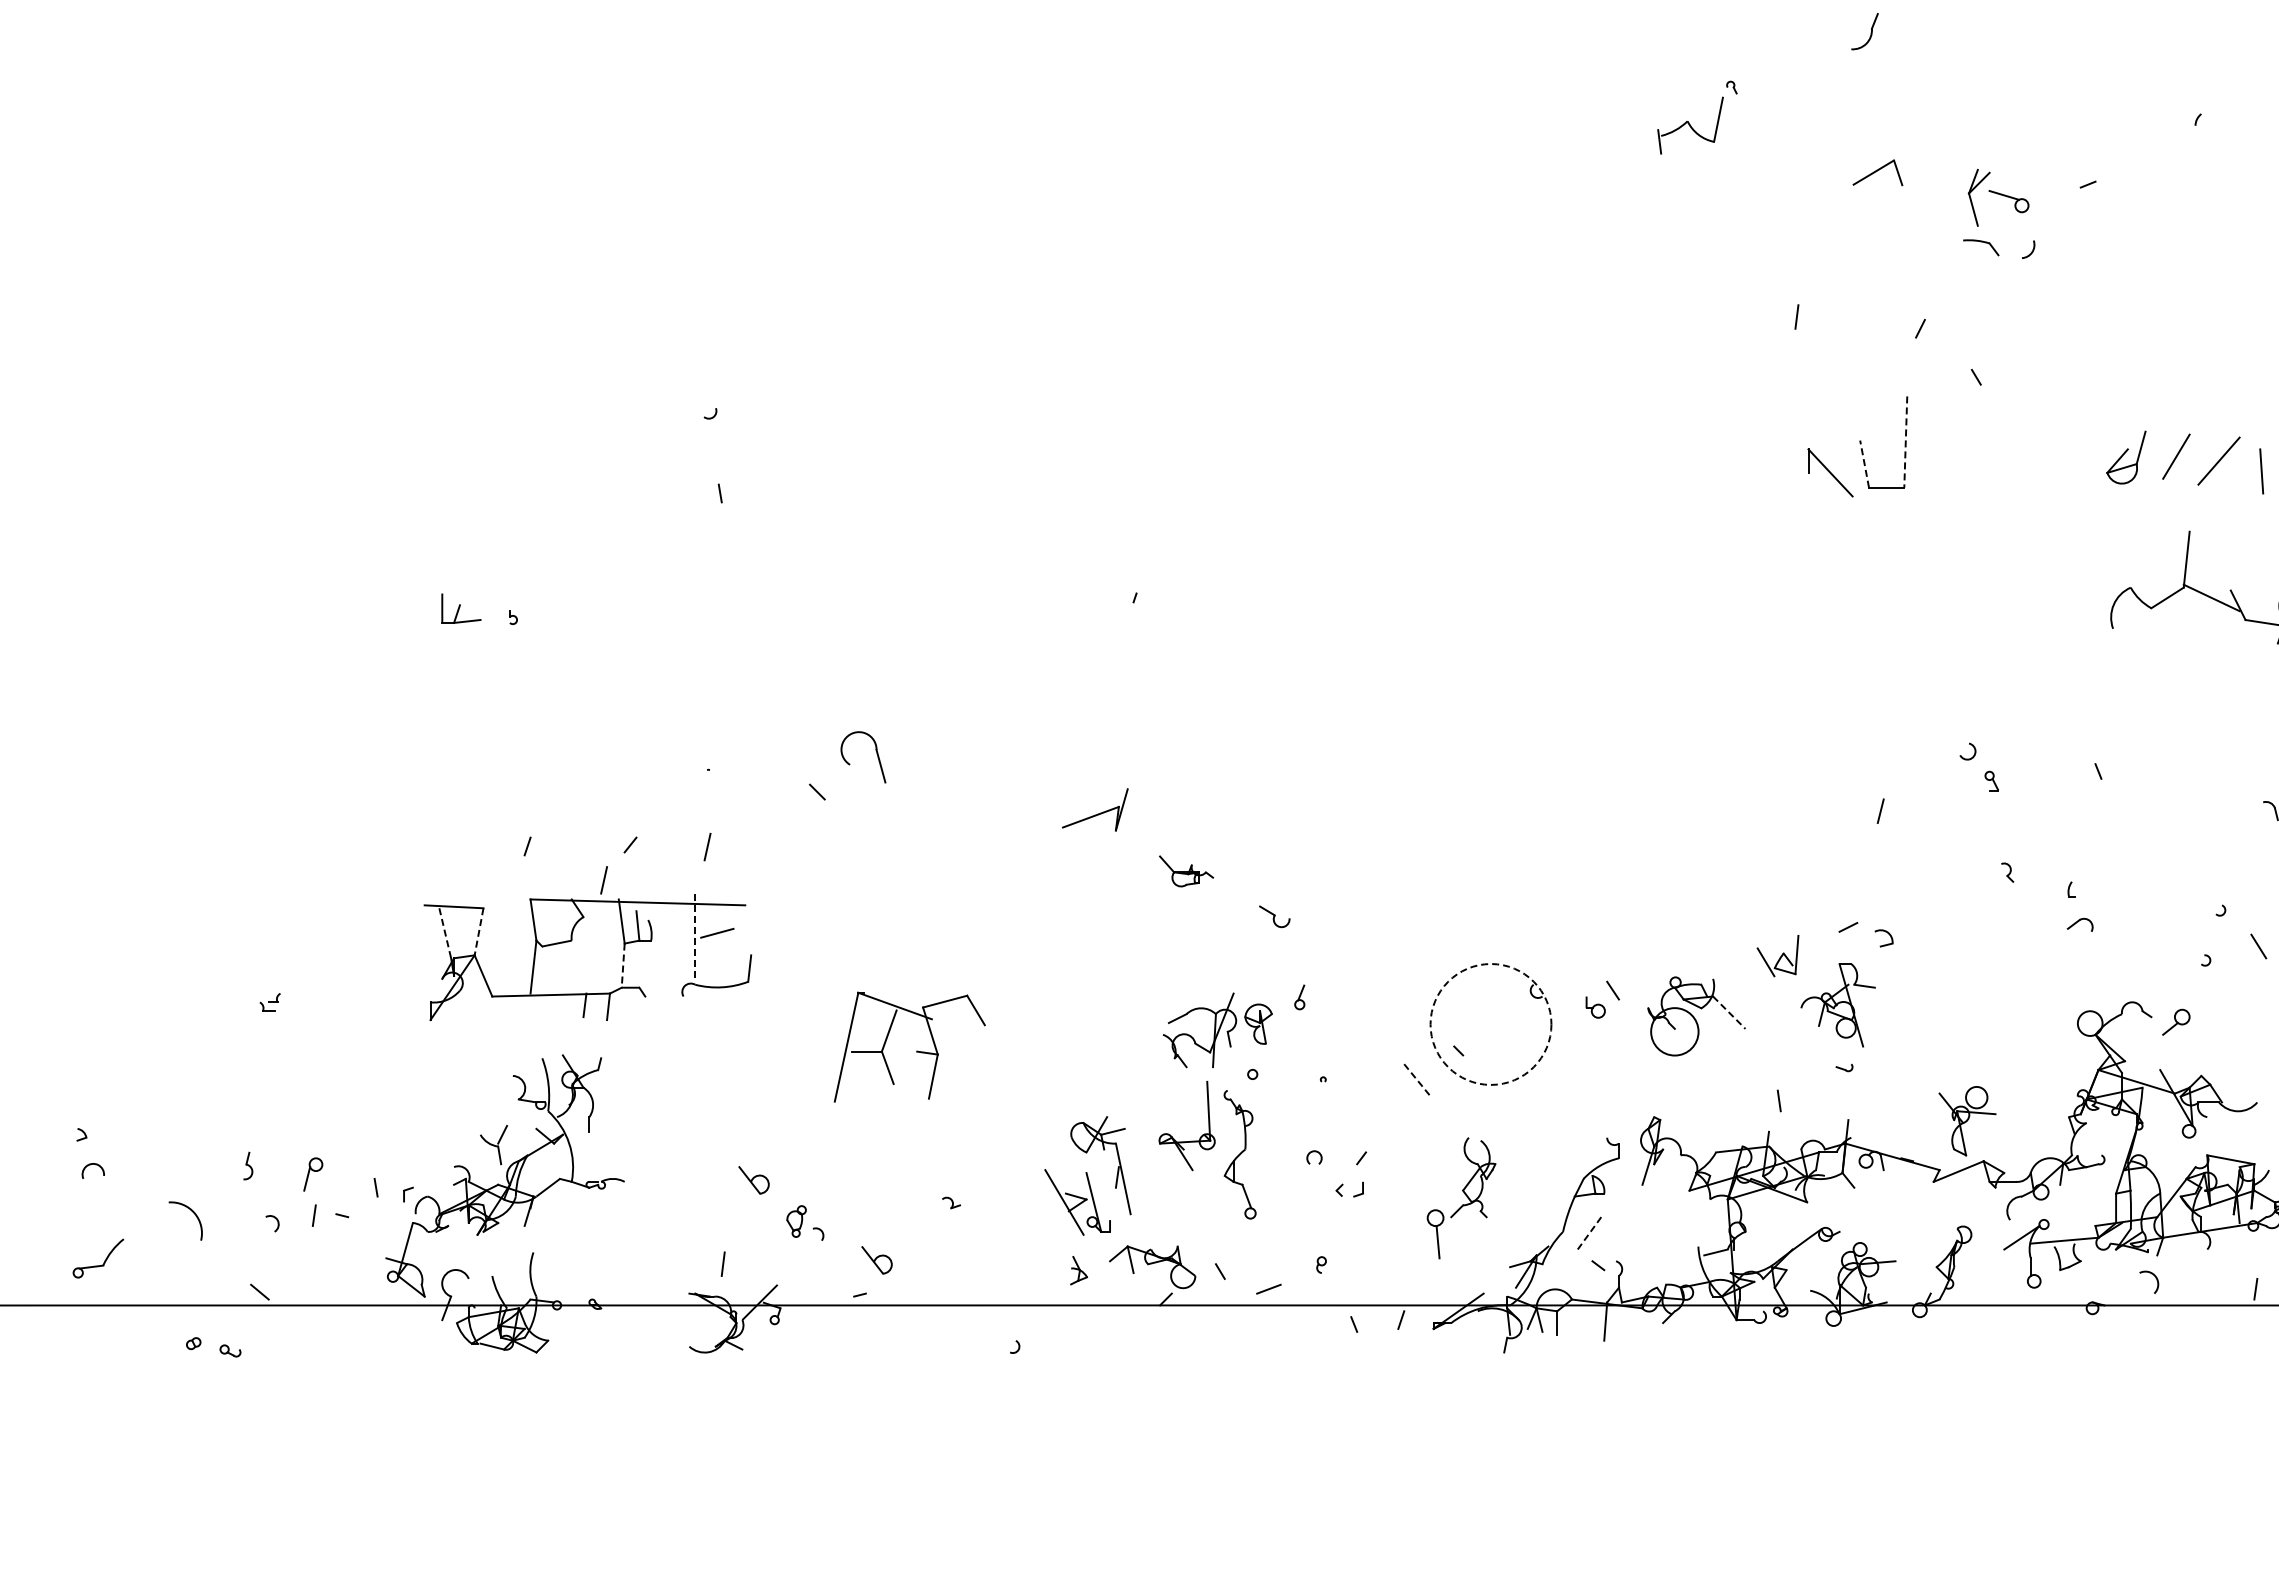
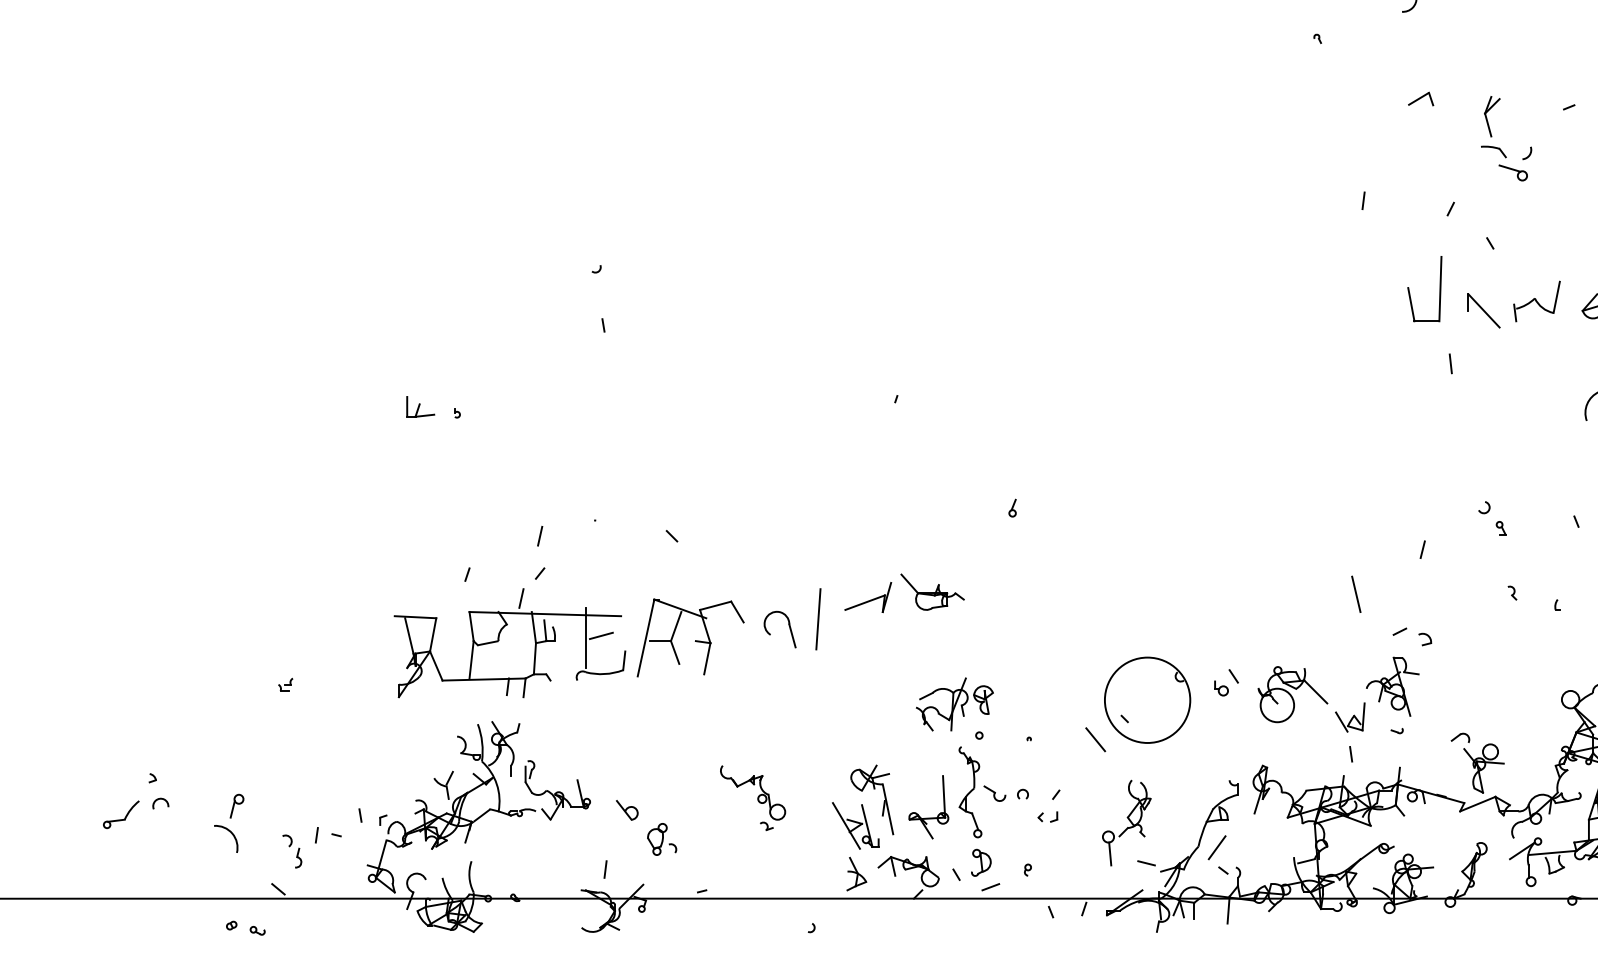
part: (1690, 125) -> (1536, 301), moved
part: (1878, 172) -> (1421, 98), size x0.71
part: (2008, 201) -> (1512, 172), moved
line: (1905, 442) -> (1440, 289), dashed -> solid
line: (1864, 464) -> (1411, 304), dashed -> solid
part: (1830, 472) -> (1484, 310), moved
line: (1920, 547) -> (1450, 363), added
part: (876, 754) -> (789, 627), moved
part: (1095, 809) -> (868, 597), moved
line: (707, 846) -> (540, 535), moved
part: (1186, 871) -> (932, 592), size x1.67
line: (1786, 874) -> (1356, 594), added
line: (1024, 909) -> (818, 619), added
part: (1274, 916) -> (994, 793), moved
part: (2079, 924) -> (1460, 737), moved
line: (479, 931) -> (433, 634), dashed -> solid
line: (445, 933) -> (409, 636), dashed -> solid
line: (695, 936) -> (585, 638), dashed -> solid
part: (1777, 956) -> (1349, 717), moved
line: (623, 966) -> (535, 659), dashed -> solid
part: (1299, 997) -> (1012, 508), moved
line: (1729, 1012) -> (1315, 691), dashed -> solid
circle: (1490, 1024) -> (1147, 700), dashed -> solid
part: (916, 1050) -> (695, 640), moved
line: (1417, 1080) -> (1095, 739), dashed -> solid
part: (1190, 1140) -> (931, 817), moved
part: (655, 1151) -> (557, 789), added
part: (939, 1160) -> (758, 796), added
part: (248, 1165) -> (298, 857), moved
part: (313, 1174) -> (237, 806), moved
part: (796, 1221) -> (657, 839), size x1.43
line: (1589, 1233) -> (1217, 847), dashed -> solid
part: (1255, 1254) -> (981, 862), added
line: (1489, 1255) -> (1146, 863), added
part: (104, 1260) -> (125, 816), moved
part: (876, 1260) -> (713, 866), removed
part: (1078, 1270) -> (856, 873), size x1.67

